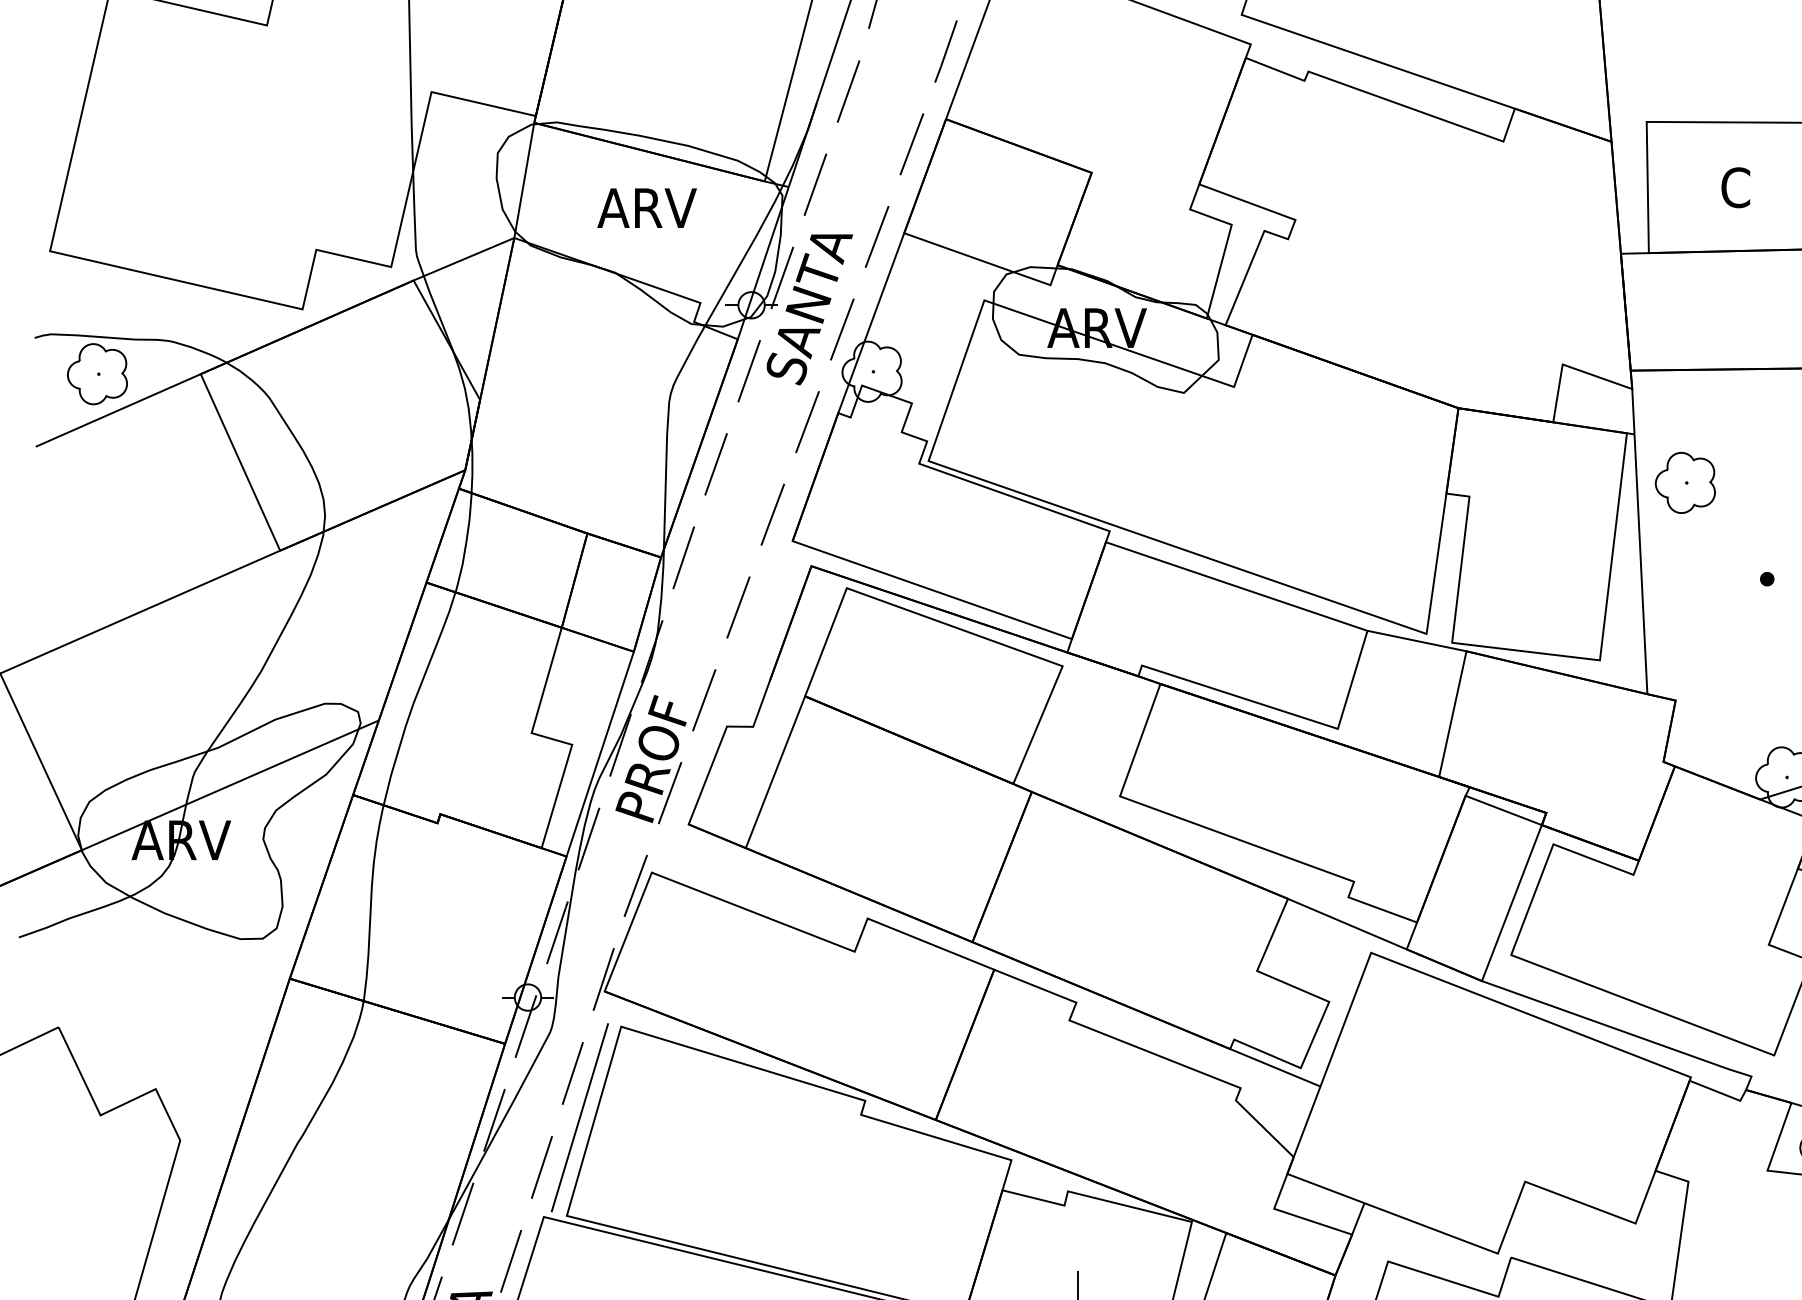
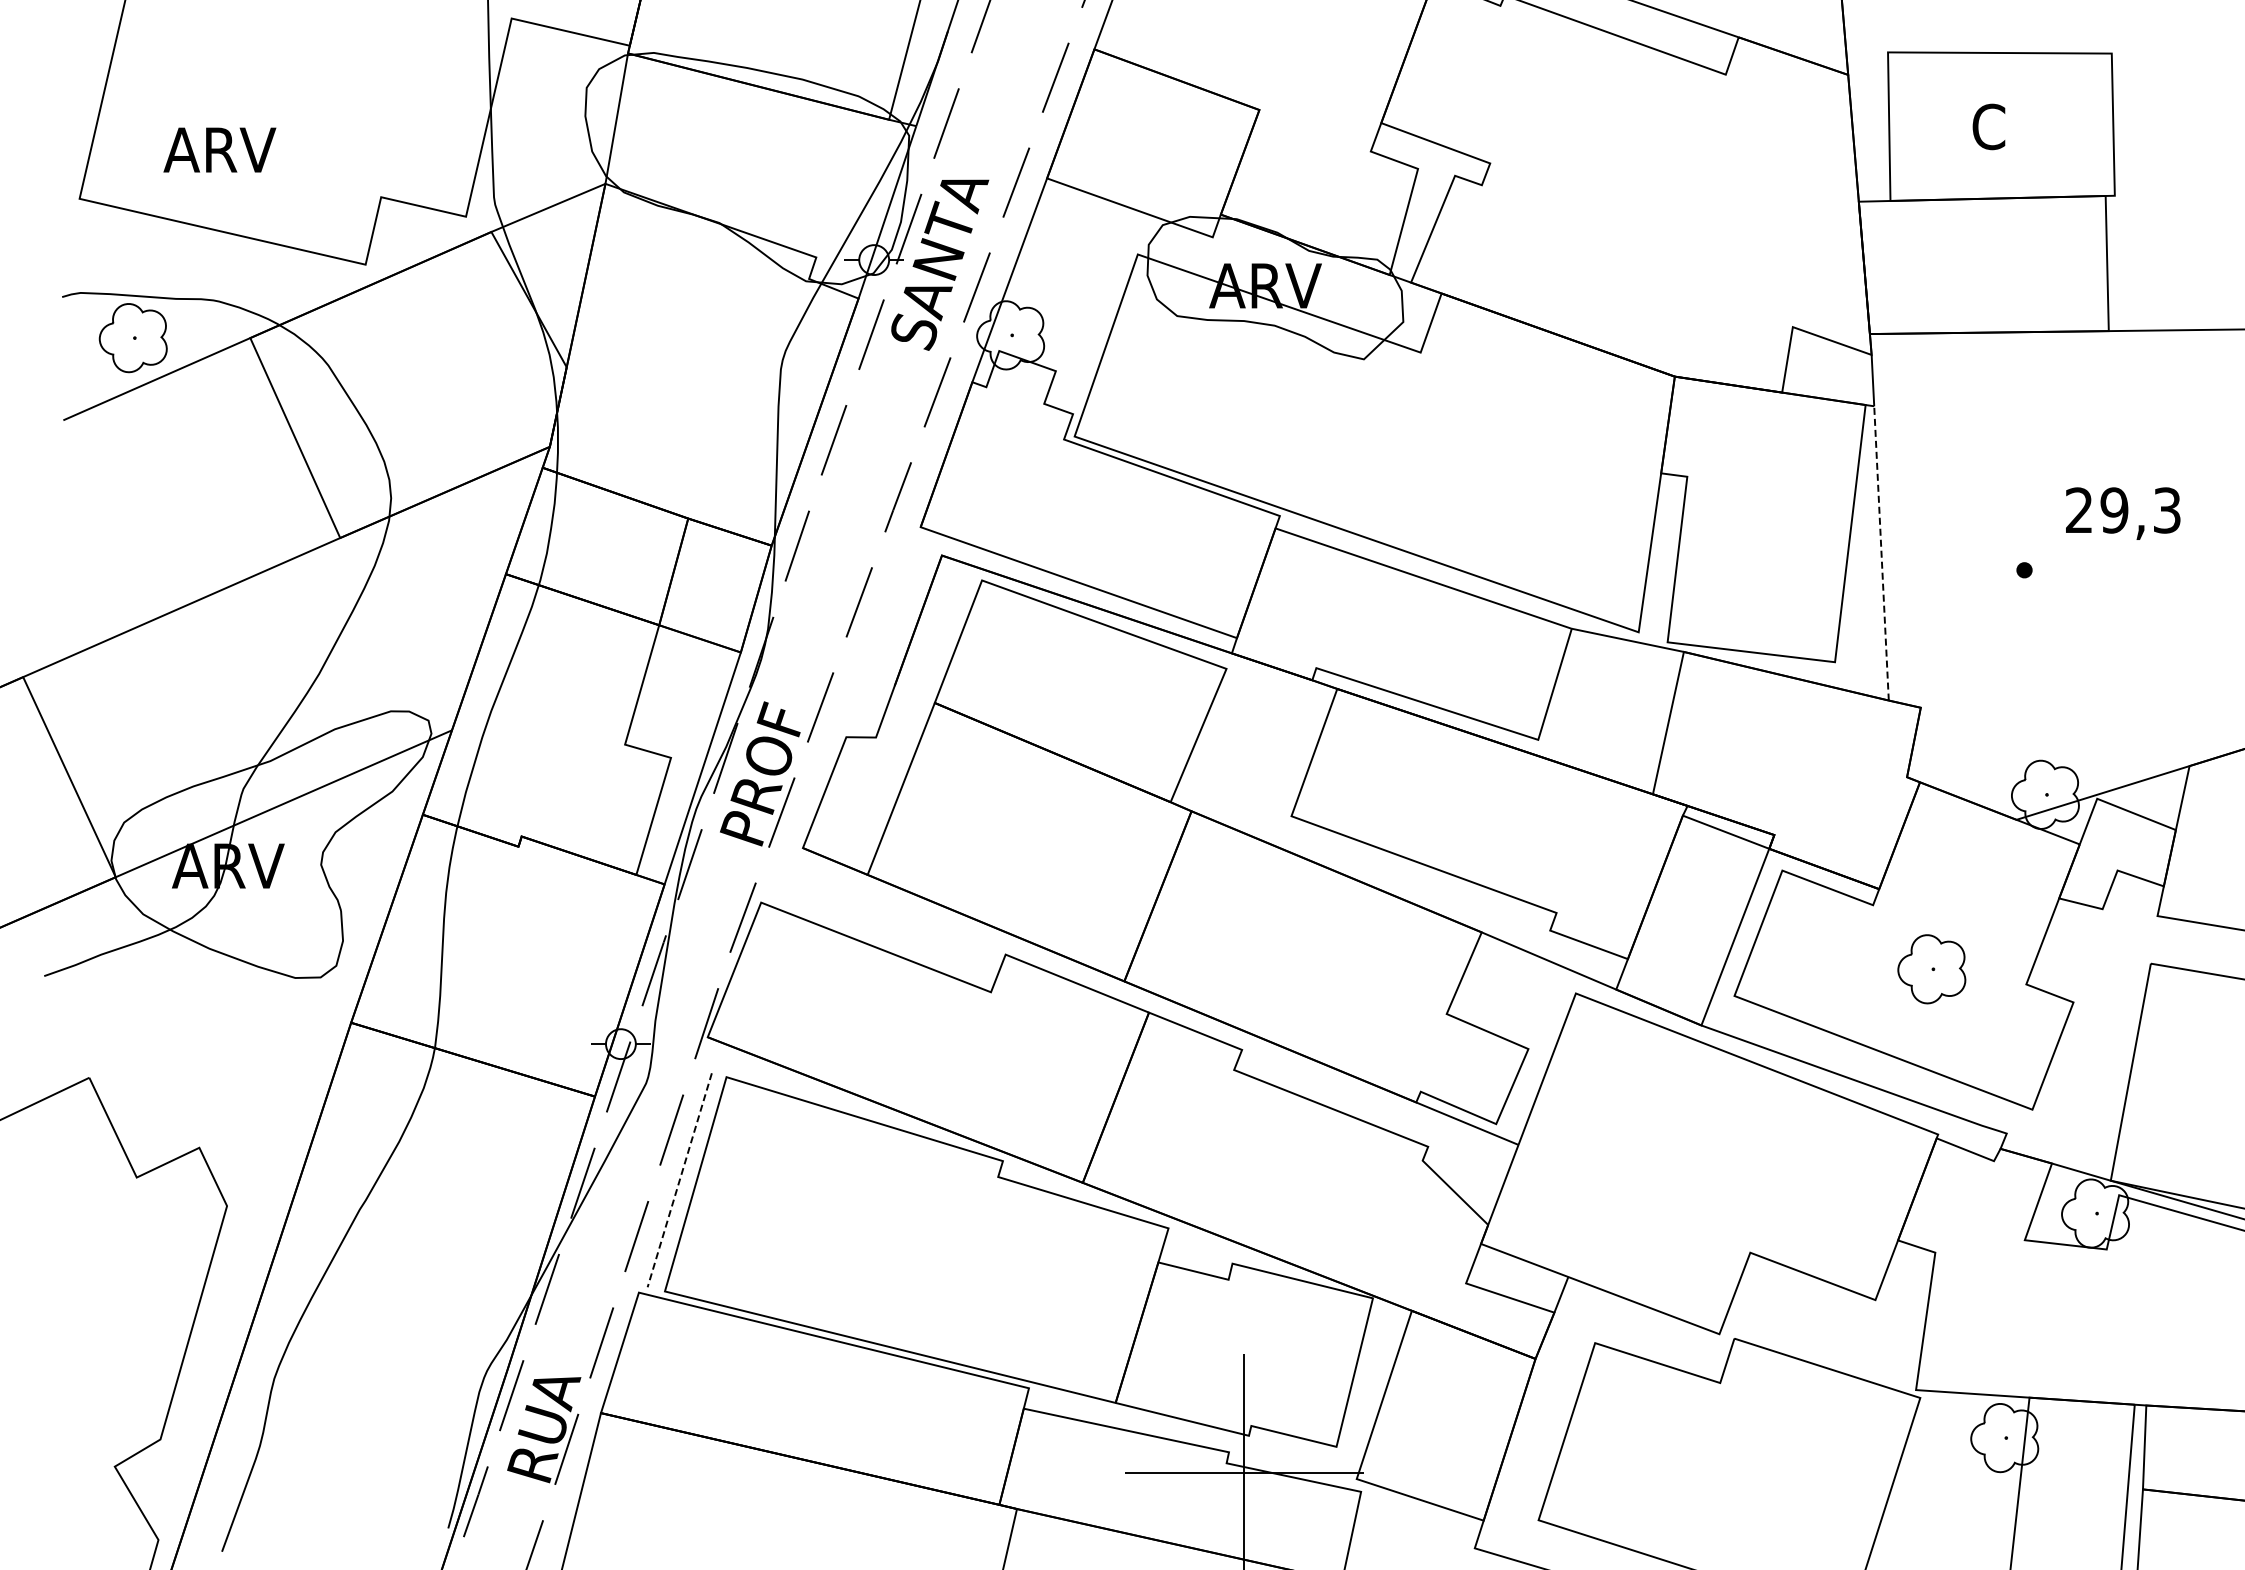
text: (646, 207) -> (219, 149), moved
part: (1685, 483) -> (1931, 969), moved
line: (1640, 563) -> (1881, 552), solid -> dashed
line: (579, 1117) -> (679, 1180), solid -> dashed

